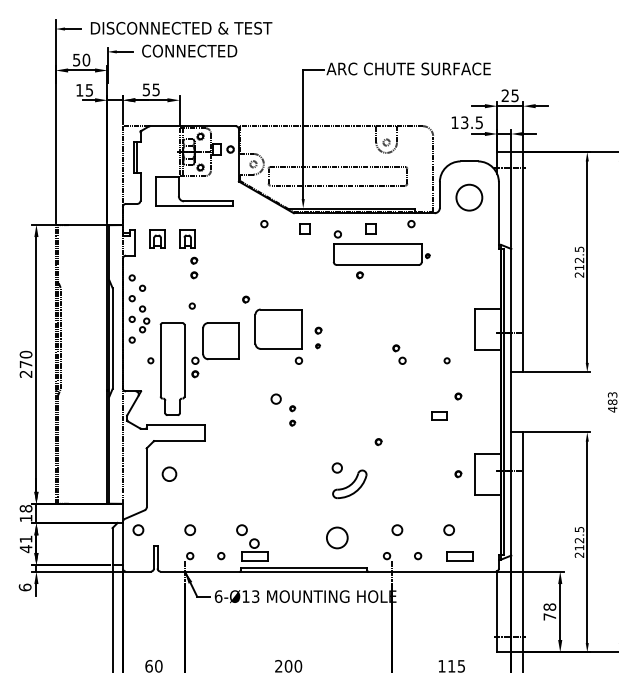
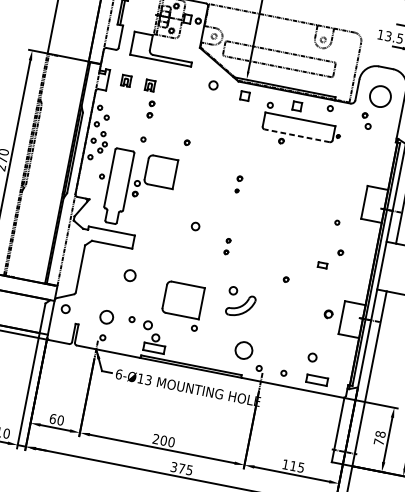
circle: (264, 224) -> (213, 85), size x1.6
part: (157, 238) -> (126, 80), size x0.7
part: (187, 238) -> (150, 85), size x0.7
line: (377, 265) -> (296, 136), solid -> dashed
part: (278, 336) -> (181, 305), moved
part: (399, 354) -> (366, 120), moved
part: (292, 415) -> (227, 246), moved
part: (439, 415) -> (322, 264), size x0.7
part: (378, 442) -> (286, 280), moved
circle: (169, 473) -> (130, 275), moved
part: (458, 474) -> (328, 314), size x1.6
circle: (190, 529) -> (107, 316), size x1.6
circle: (397, 529) -> (271, 348), removed
circle: (337, 537) -> (244, 350), moved
circle: (221, 556) -> (132, 319), moved

